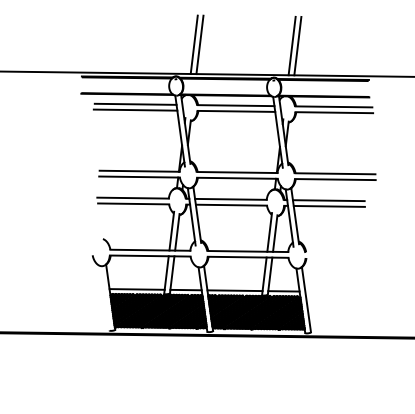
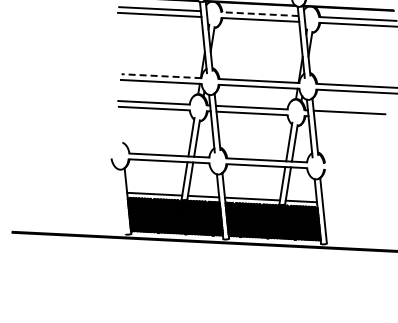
line: (235, 105) -> (259, 13), solid -> dashed
line: (139, 171) -> (161, 76), solid -> dashed
line: (328, 205) -> (349, 117), removed

